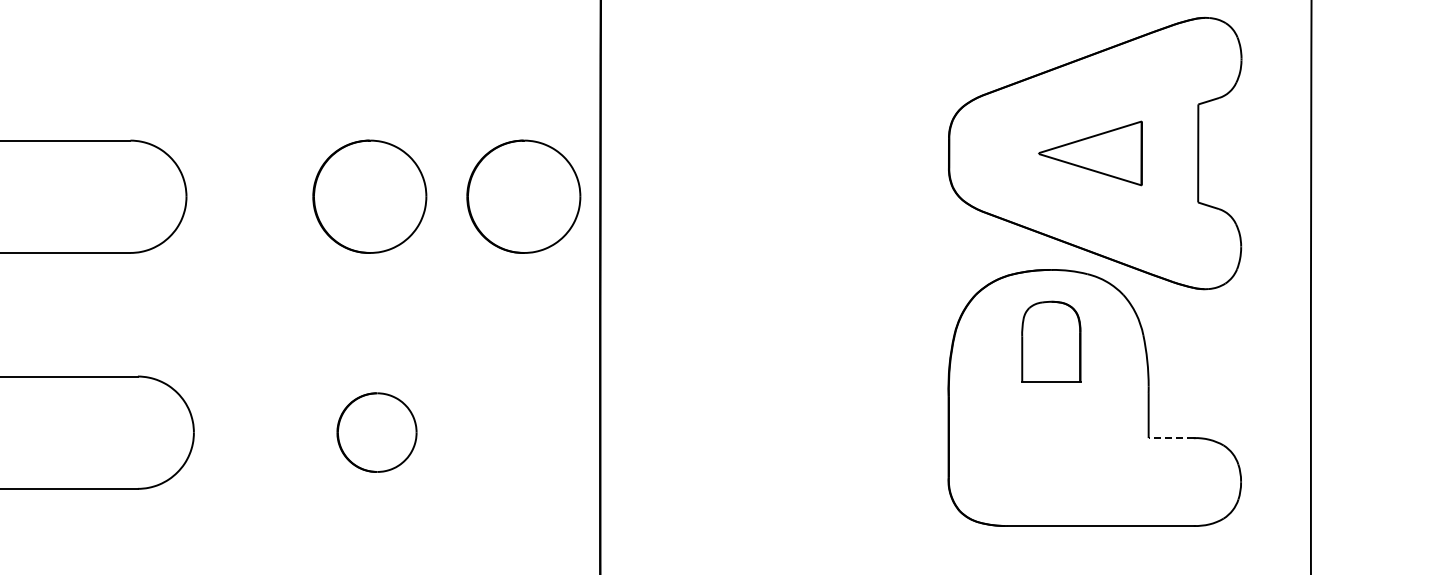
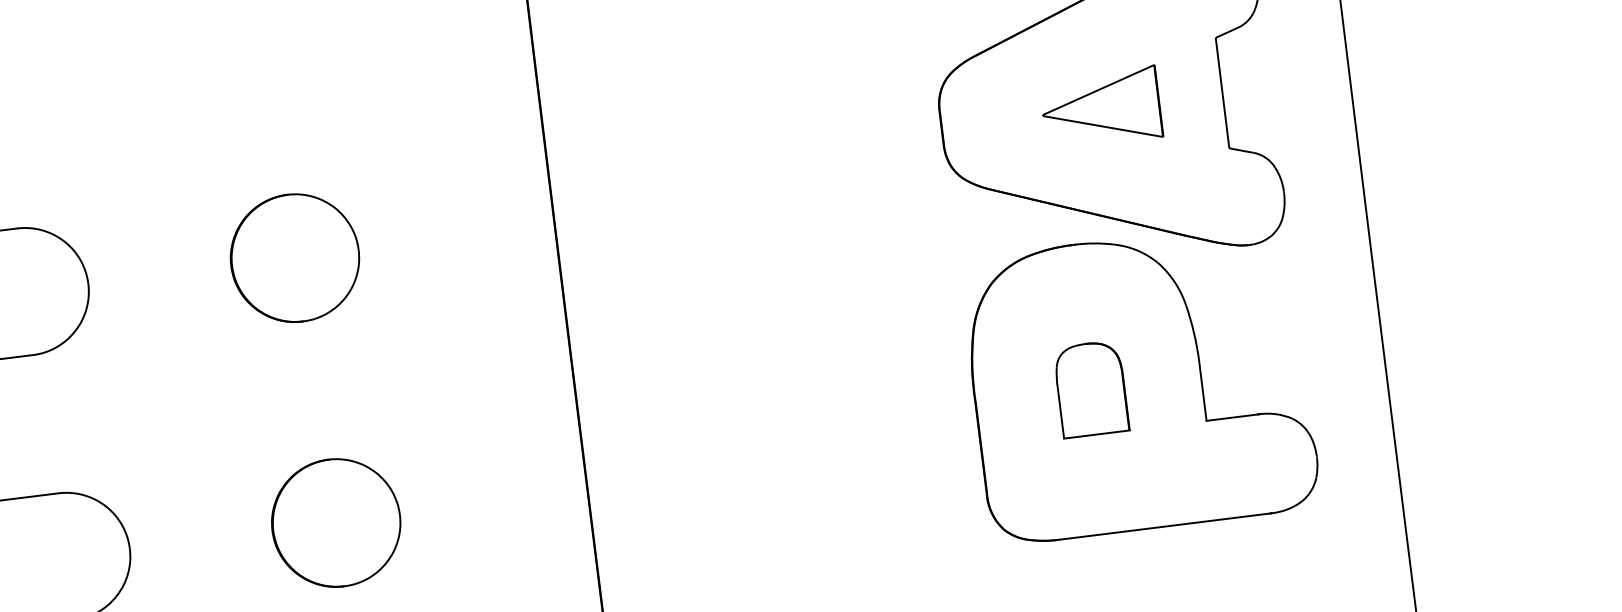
part: (523, 196) -> (468, 236), removed
part: (1051, 341) -> (1091, 388), moved
part: (376, 432) -> (335, 522), size x1.43
line: (1171, 438) -> (1232, 418), dashed -> solid

